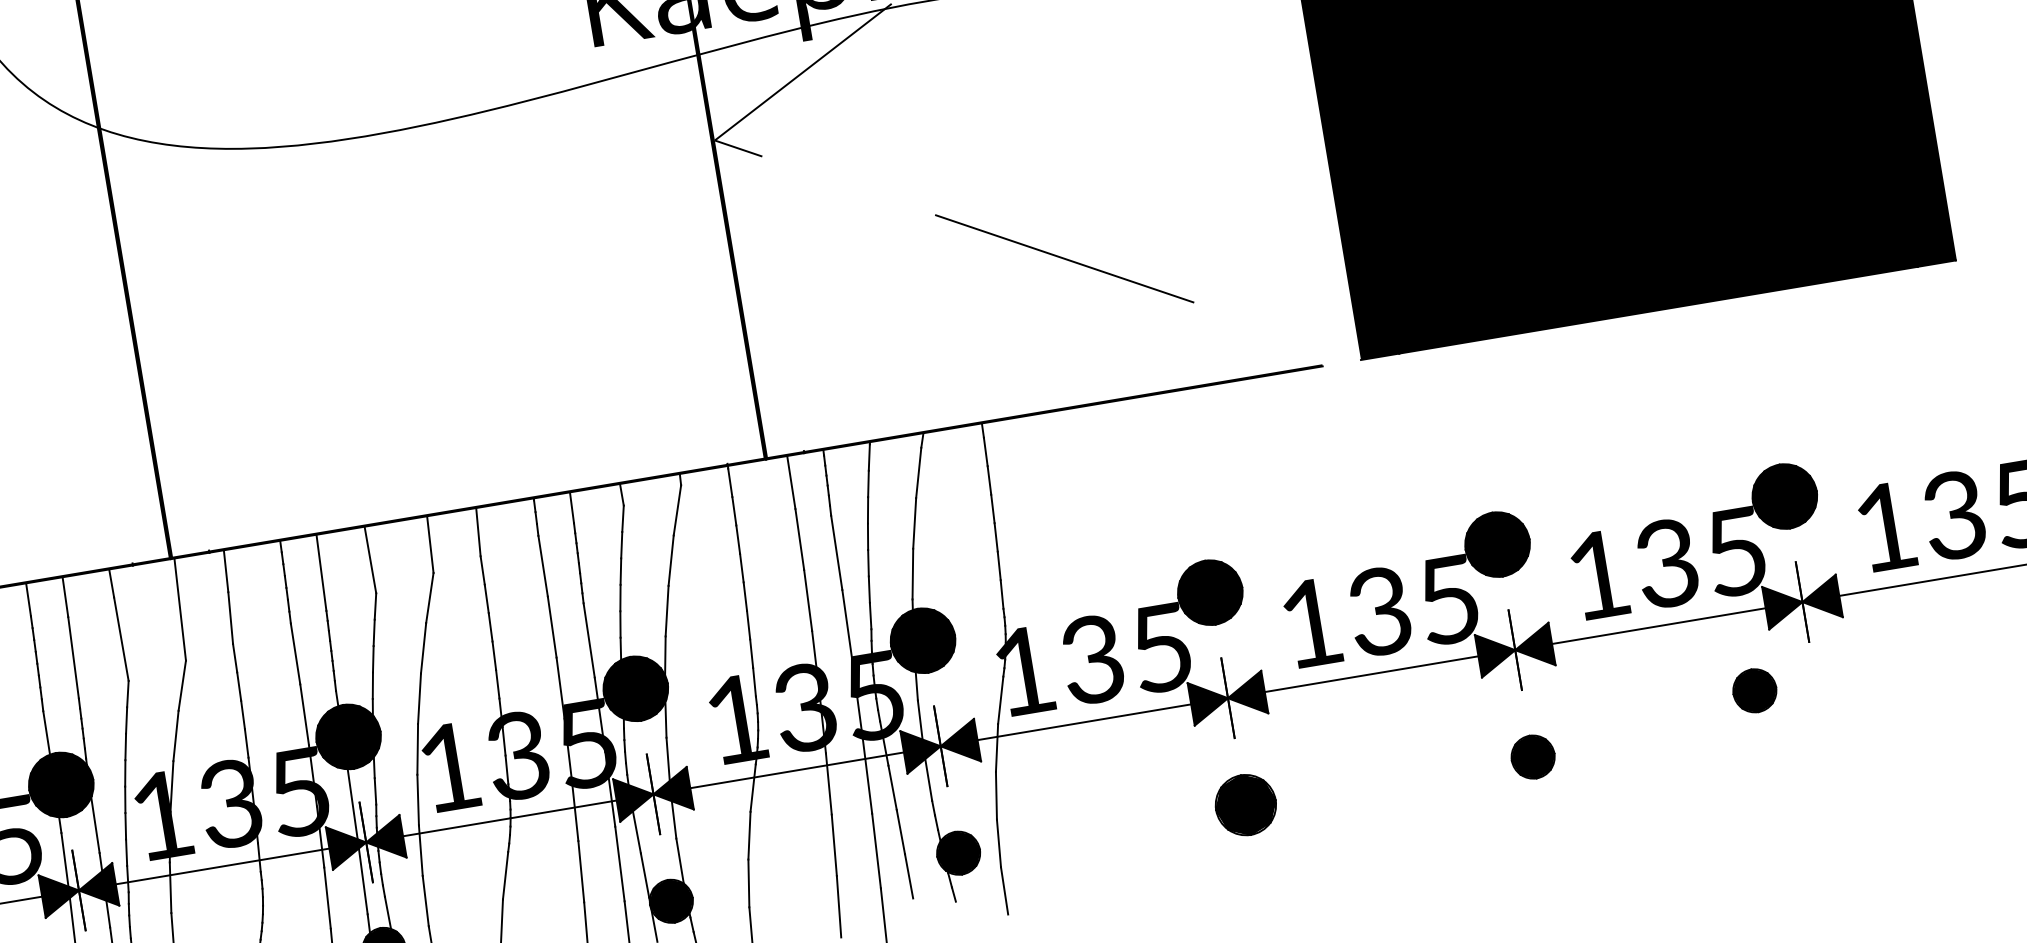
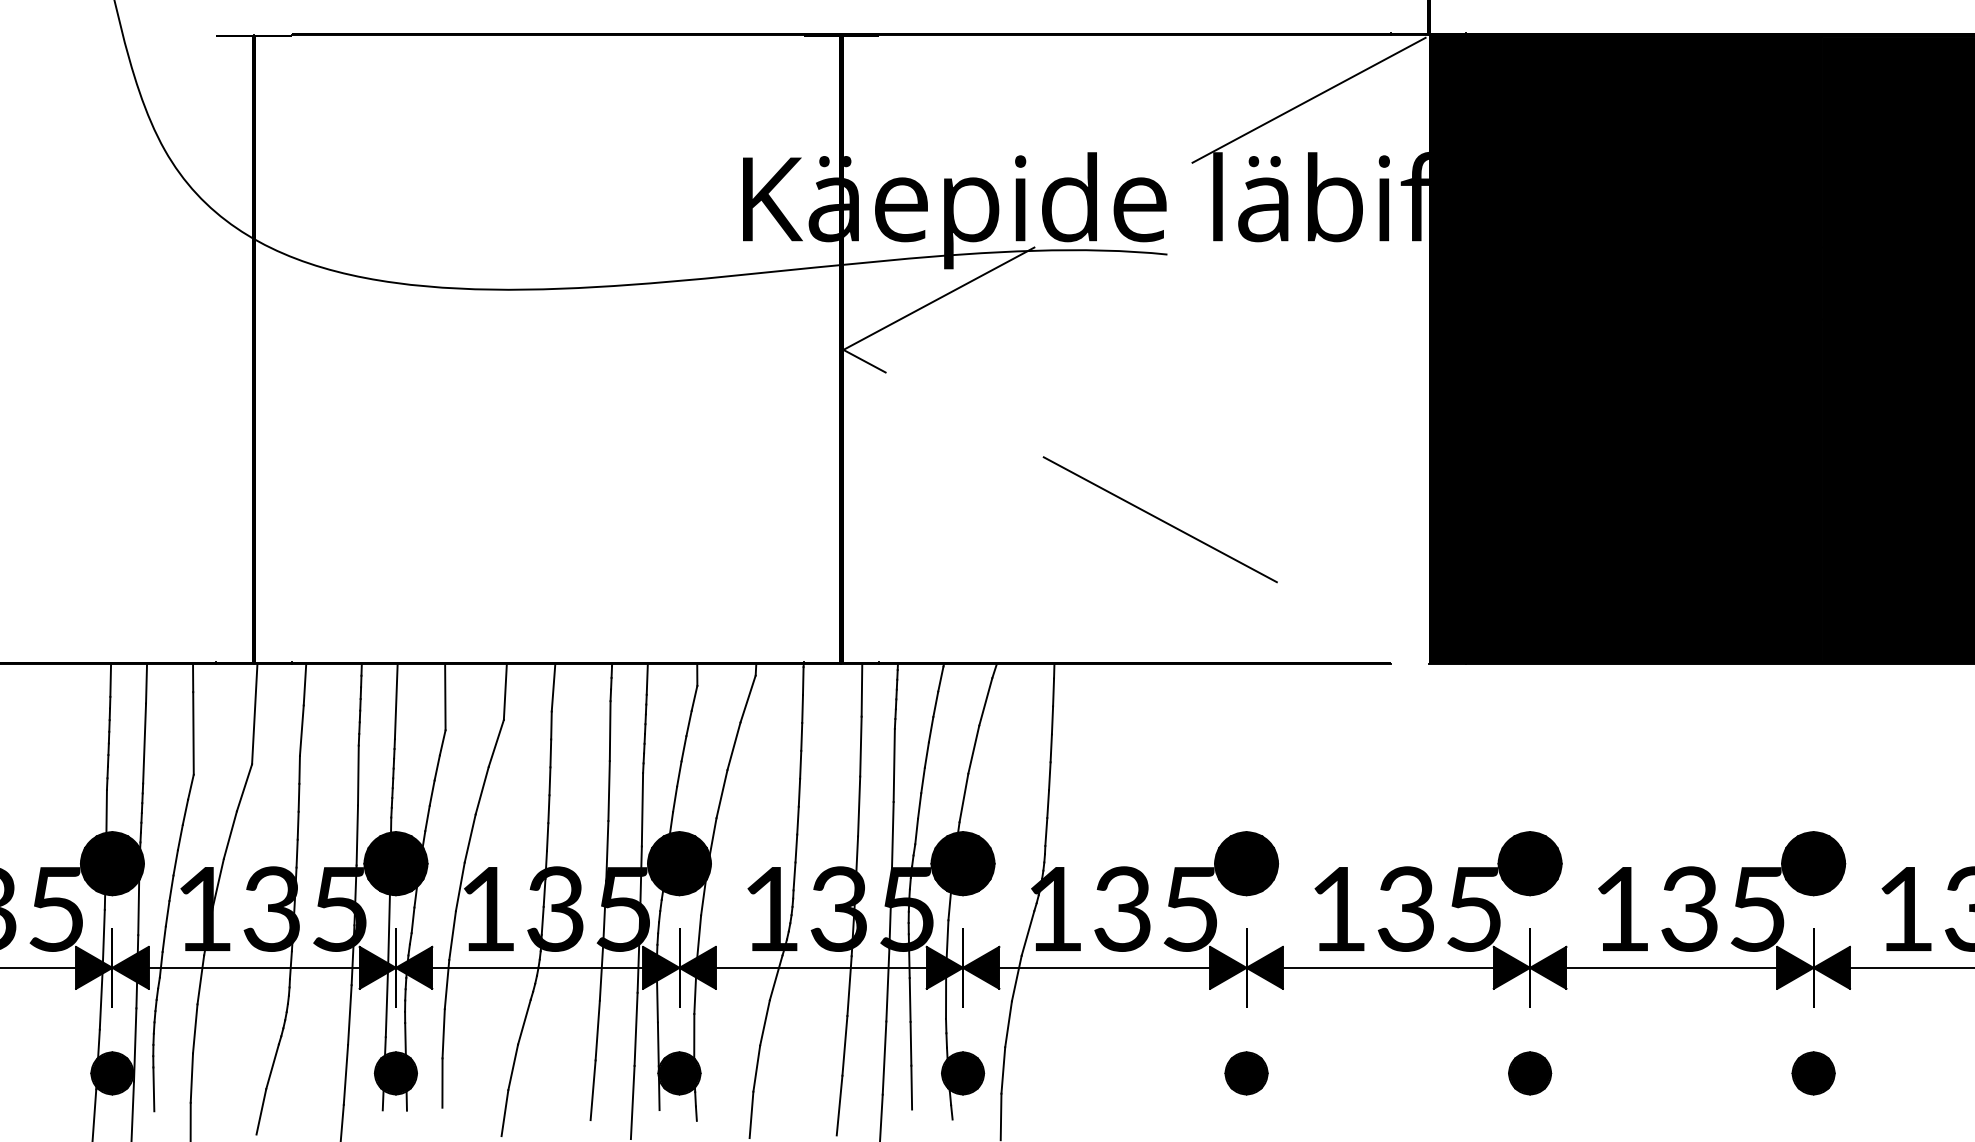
part: (1754, 690) -> (1813, 1073), moved
part: (1245, 805) -> (1246, 1073), size x0.71

